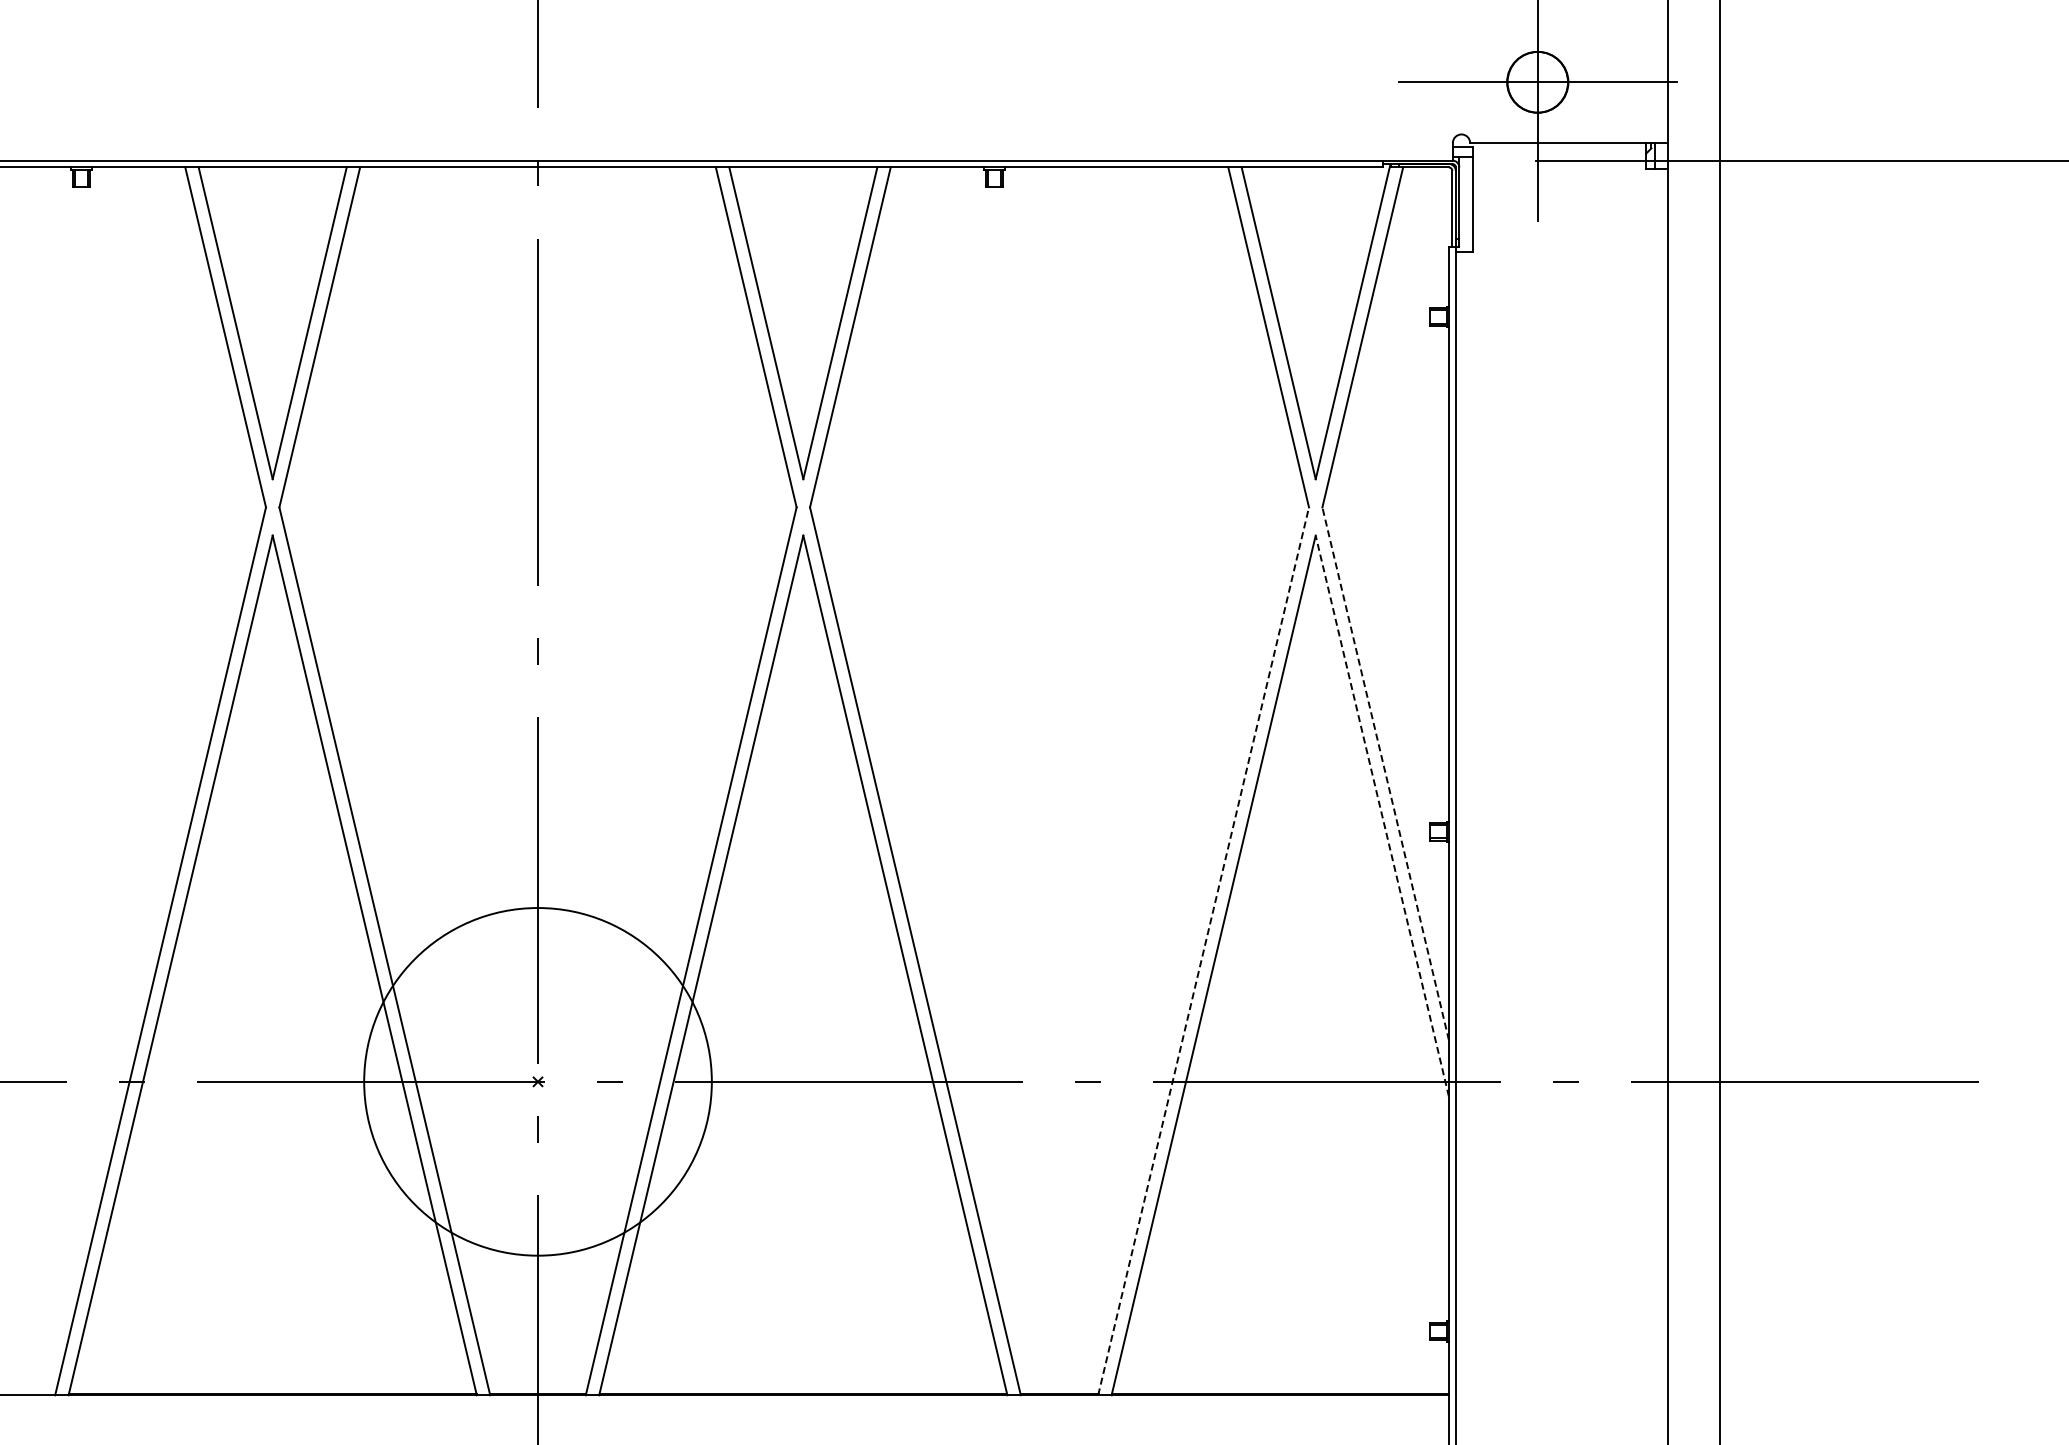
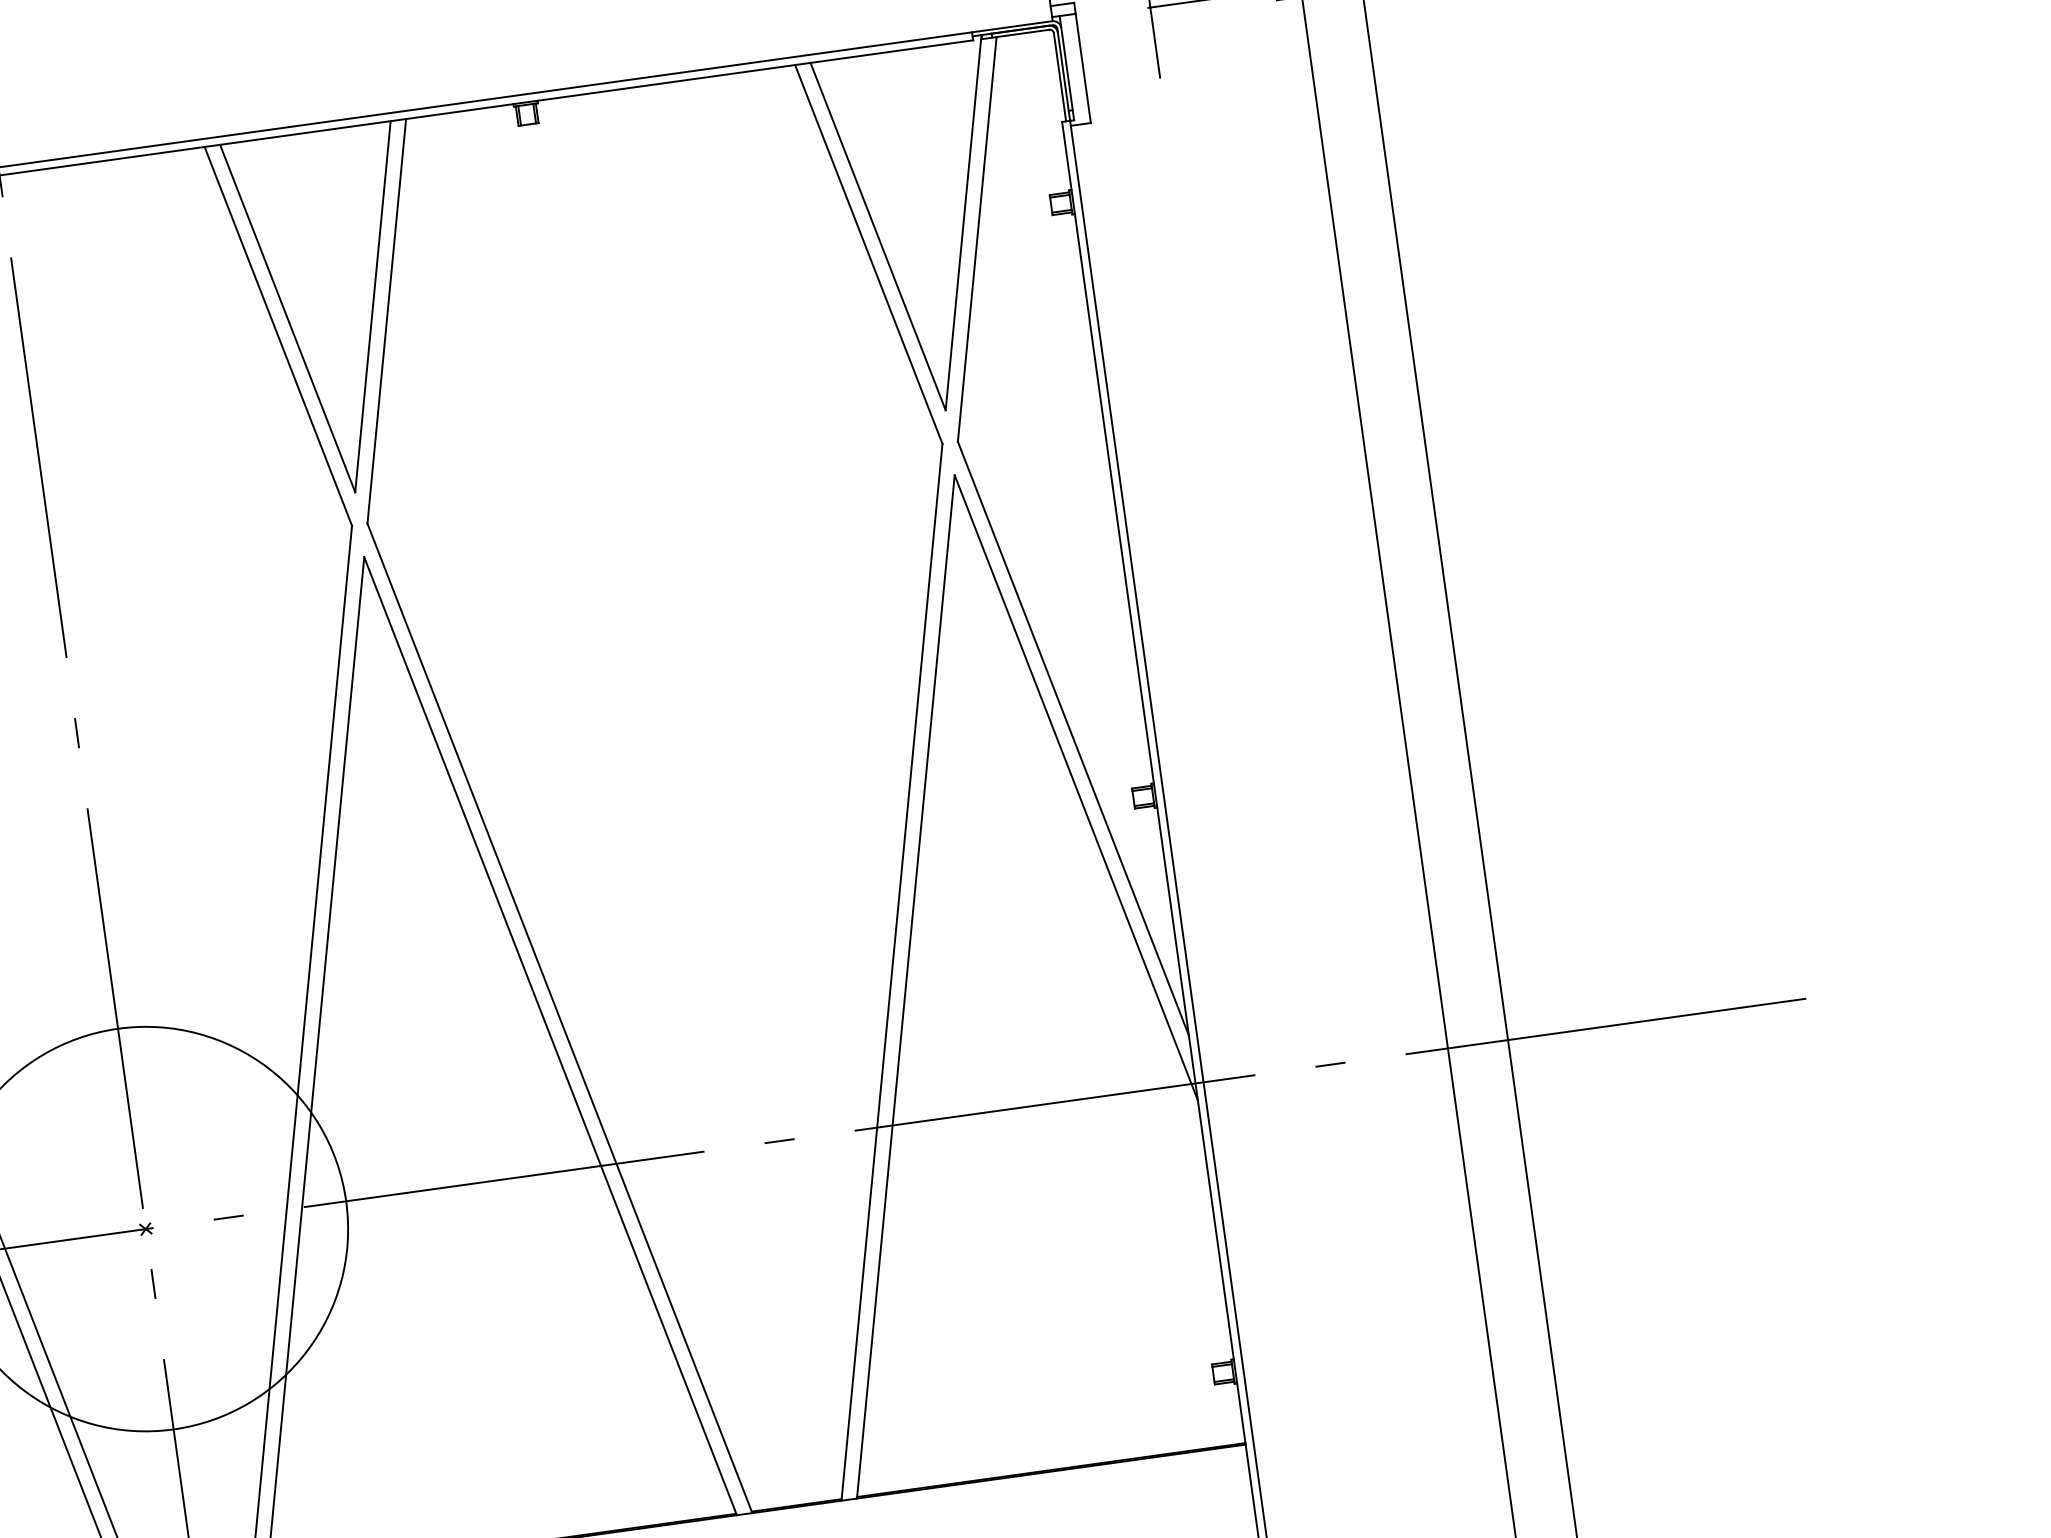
line: (1385, 773) -> (1073, 738), dashed -> solid
line: (1382, 815) -> (1076, 787), dashed -> solid
line: (1203, 950) -> (891, 971), dashed -> solid

